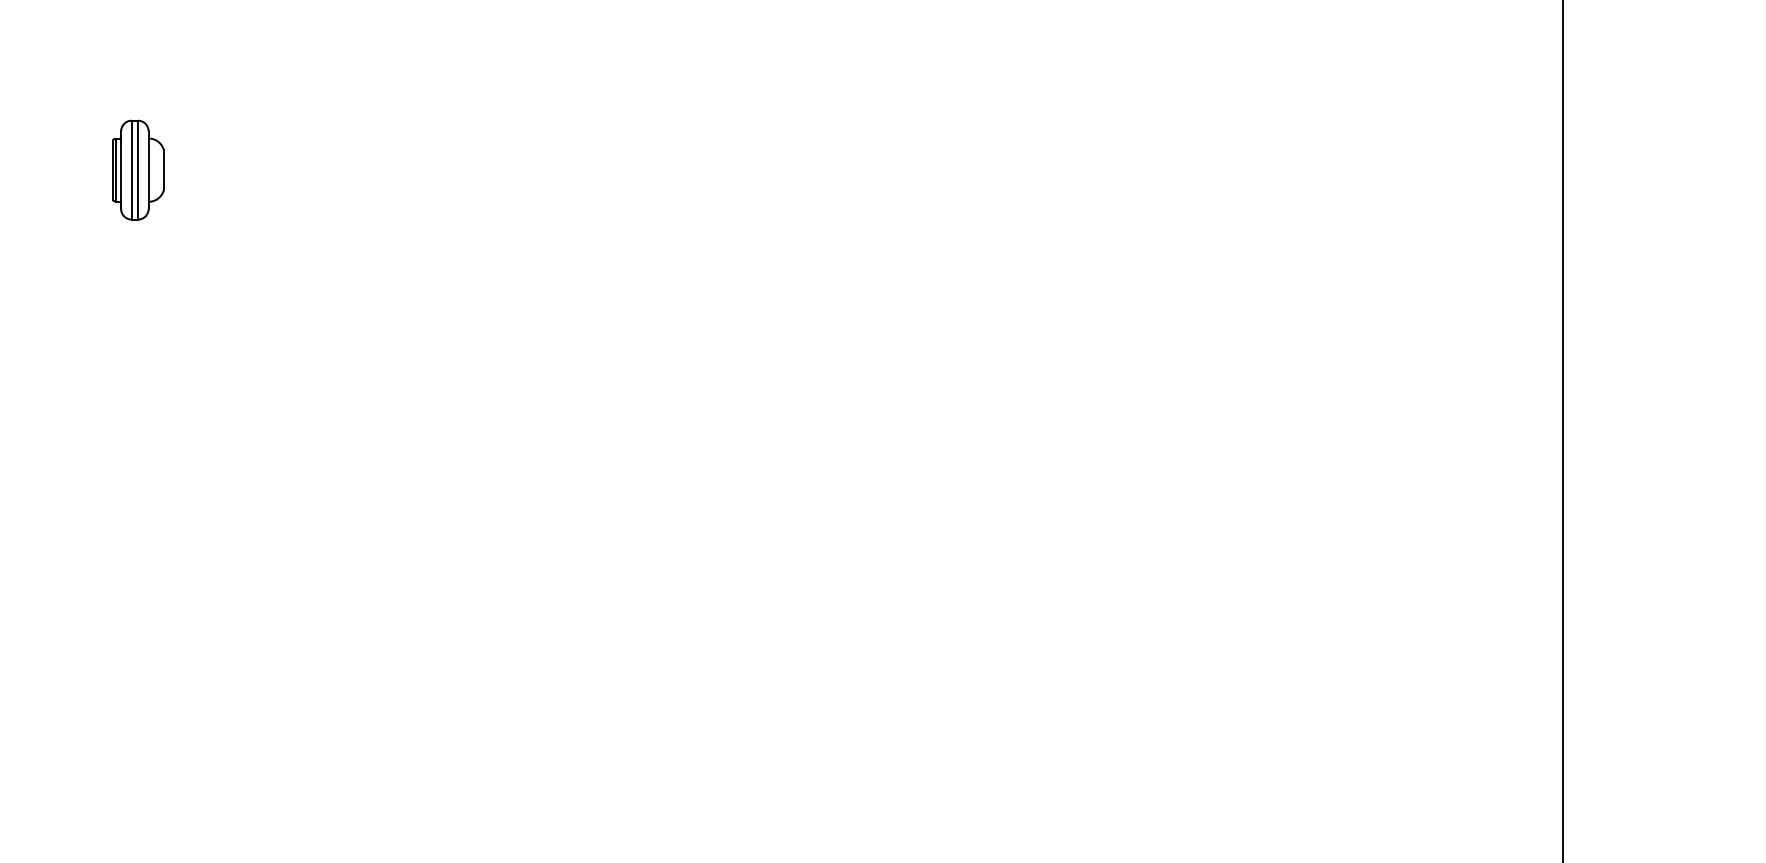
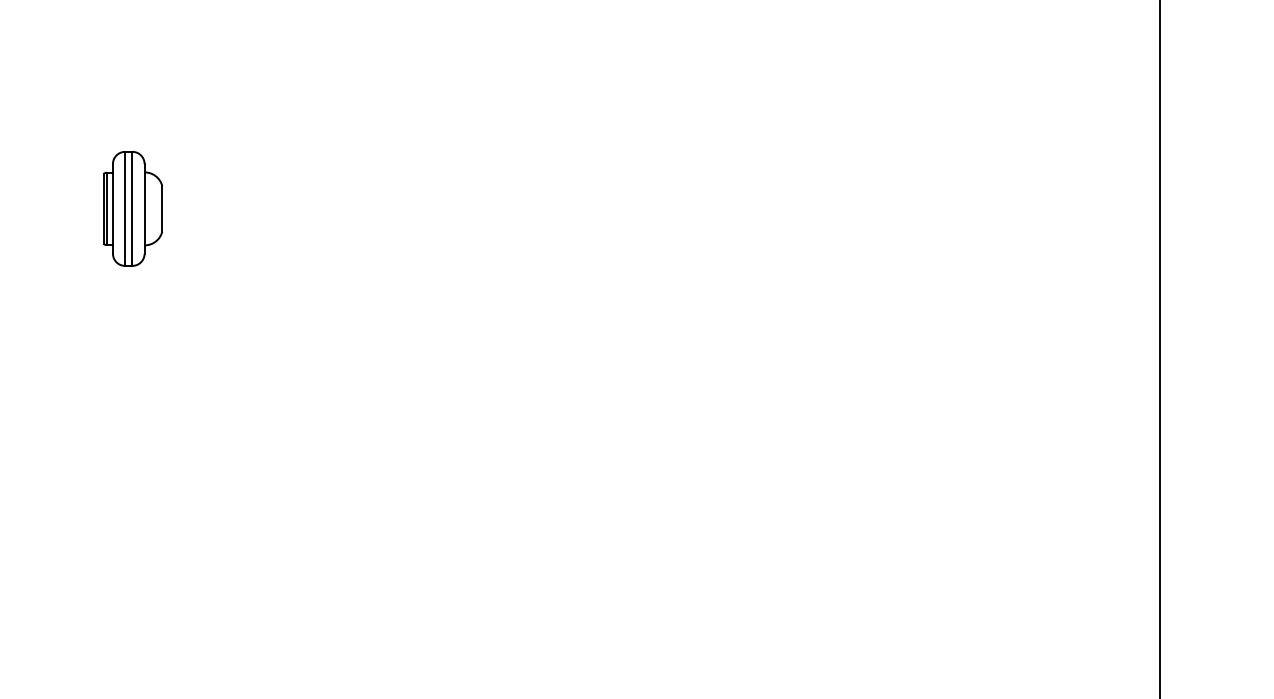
part: (138, 169) -> (132, 208), size x1.6

